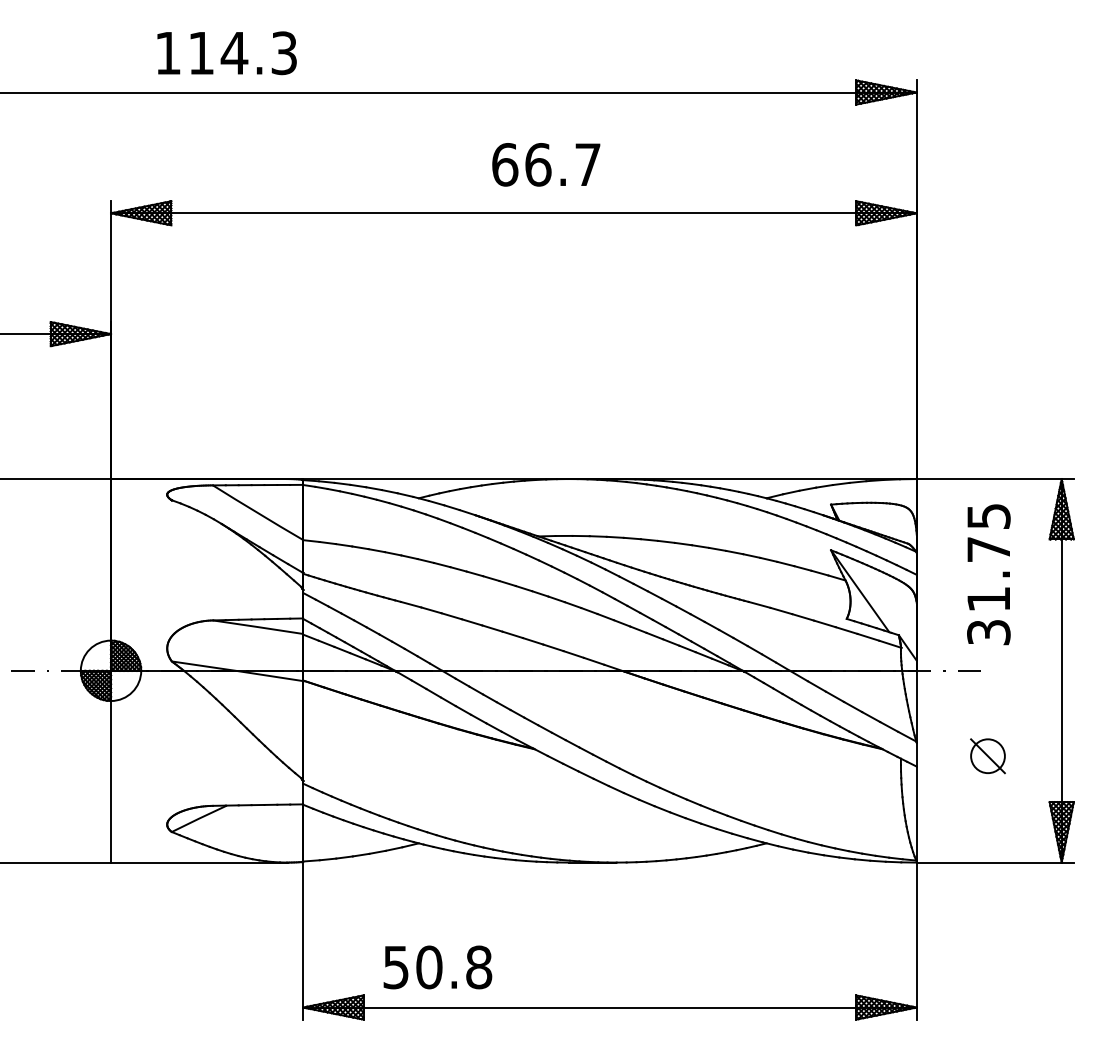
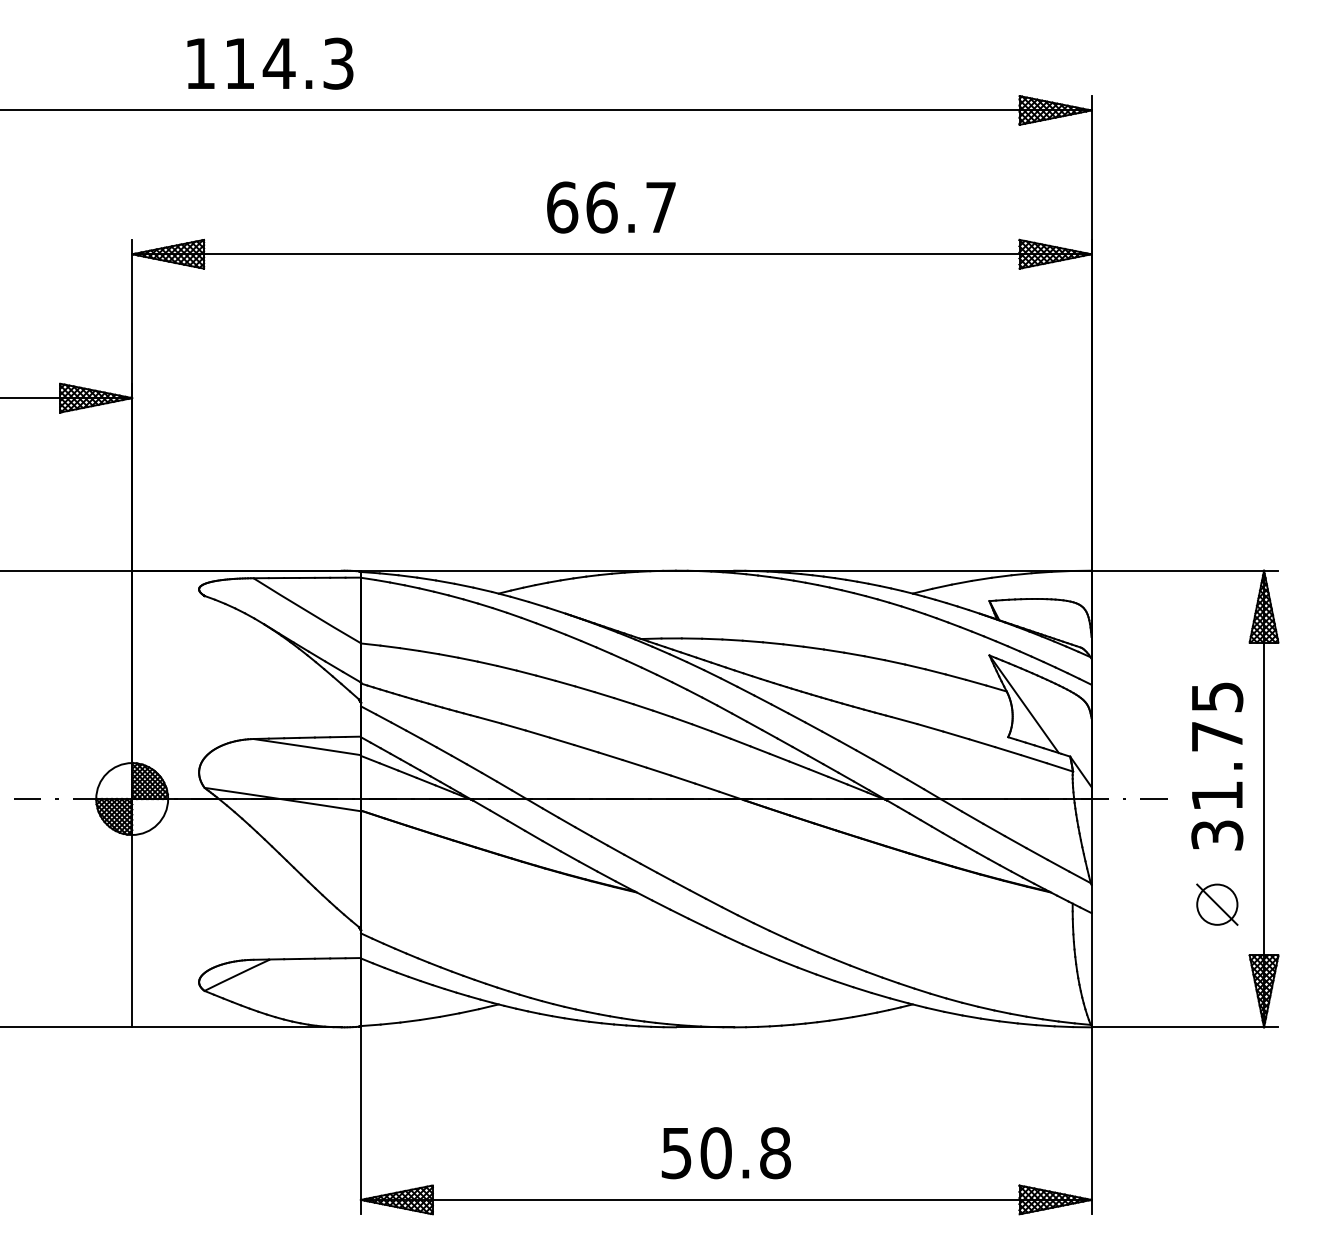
text: (546, 164) -> (611, 207), moved
text: (988, 574) -> (1217, 766), moved
part: (988, 756) -> (1217, 904), moved
text: (437, 967) -> (725, 1153), moved

